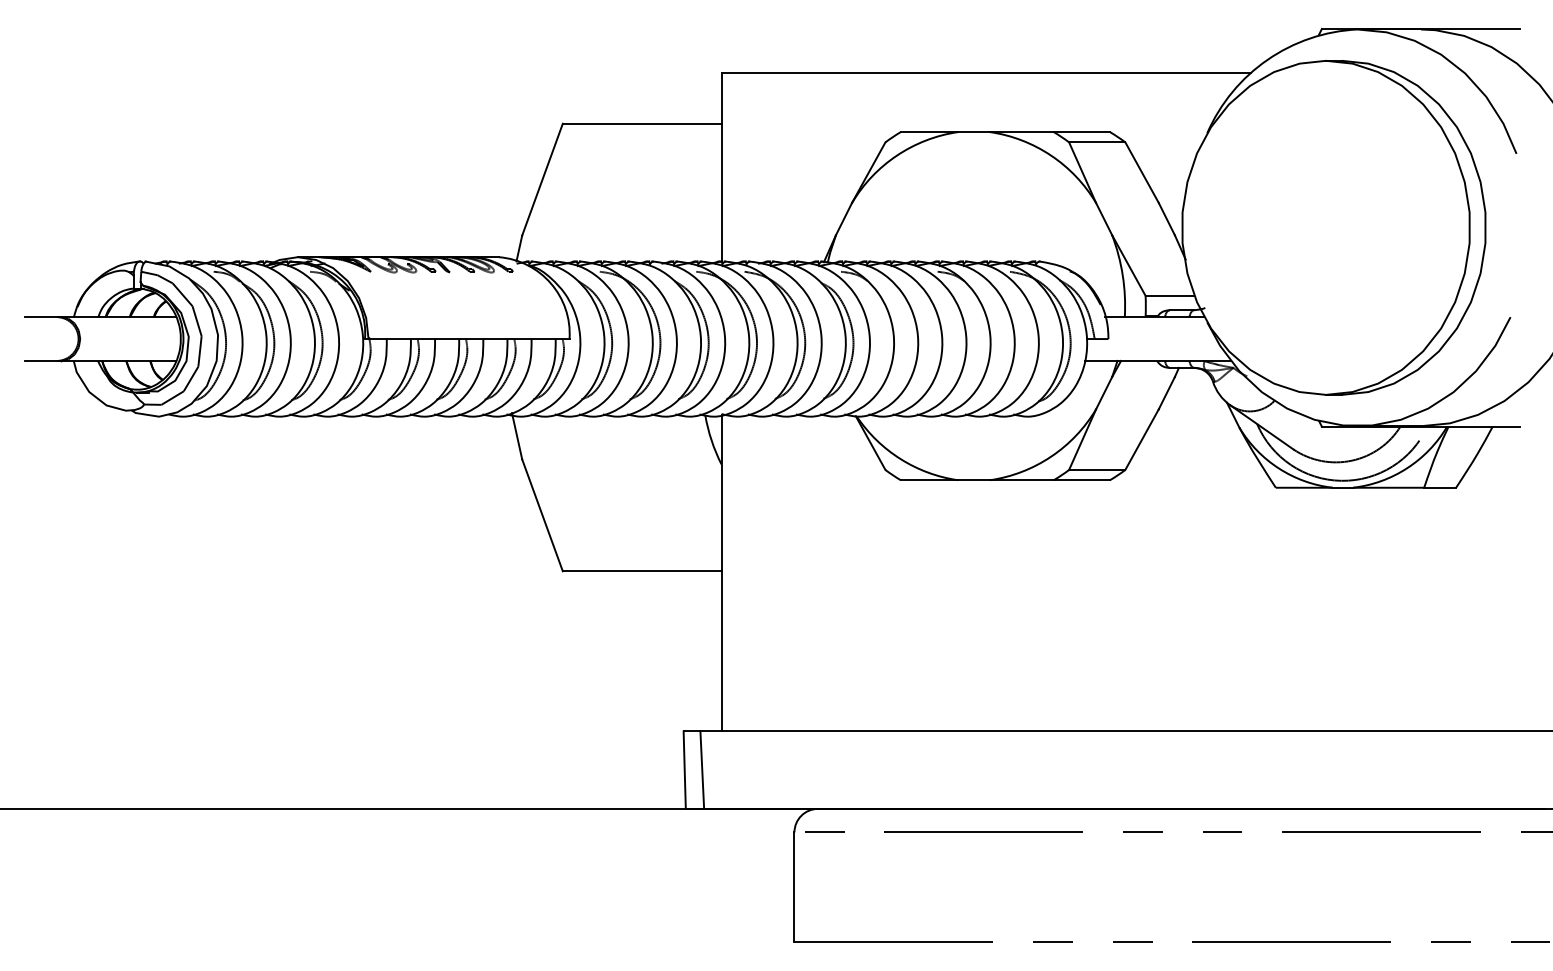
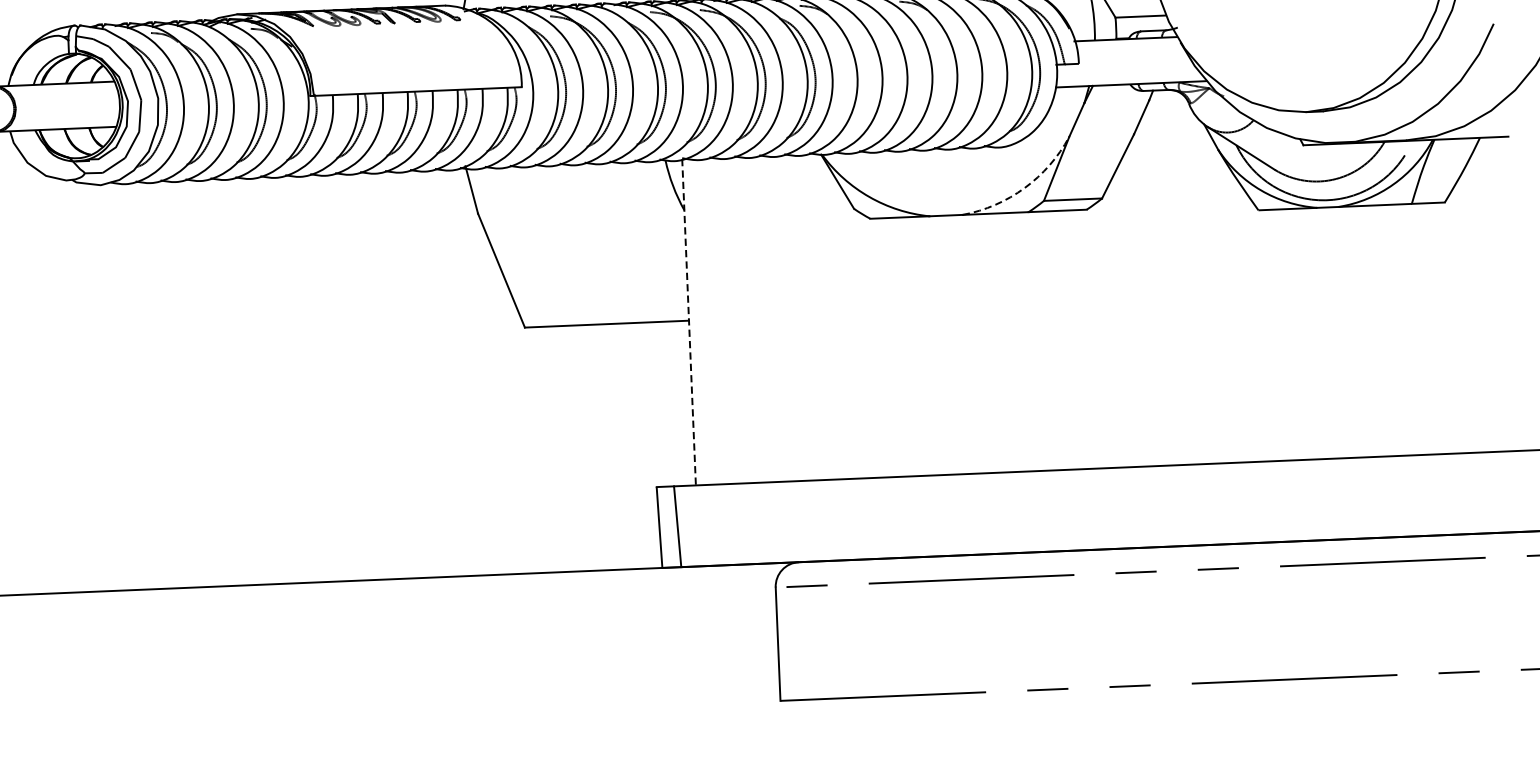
arc: (1051, 456) -> (1025, 187), solid -> dashed
line: (721, 572) -> (689, 321), solid -> dashed

